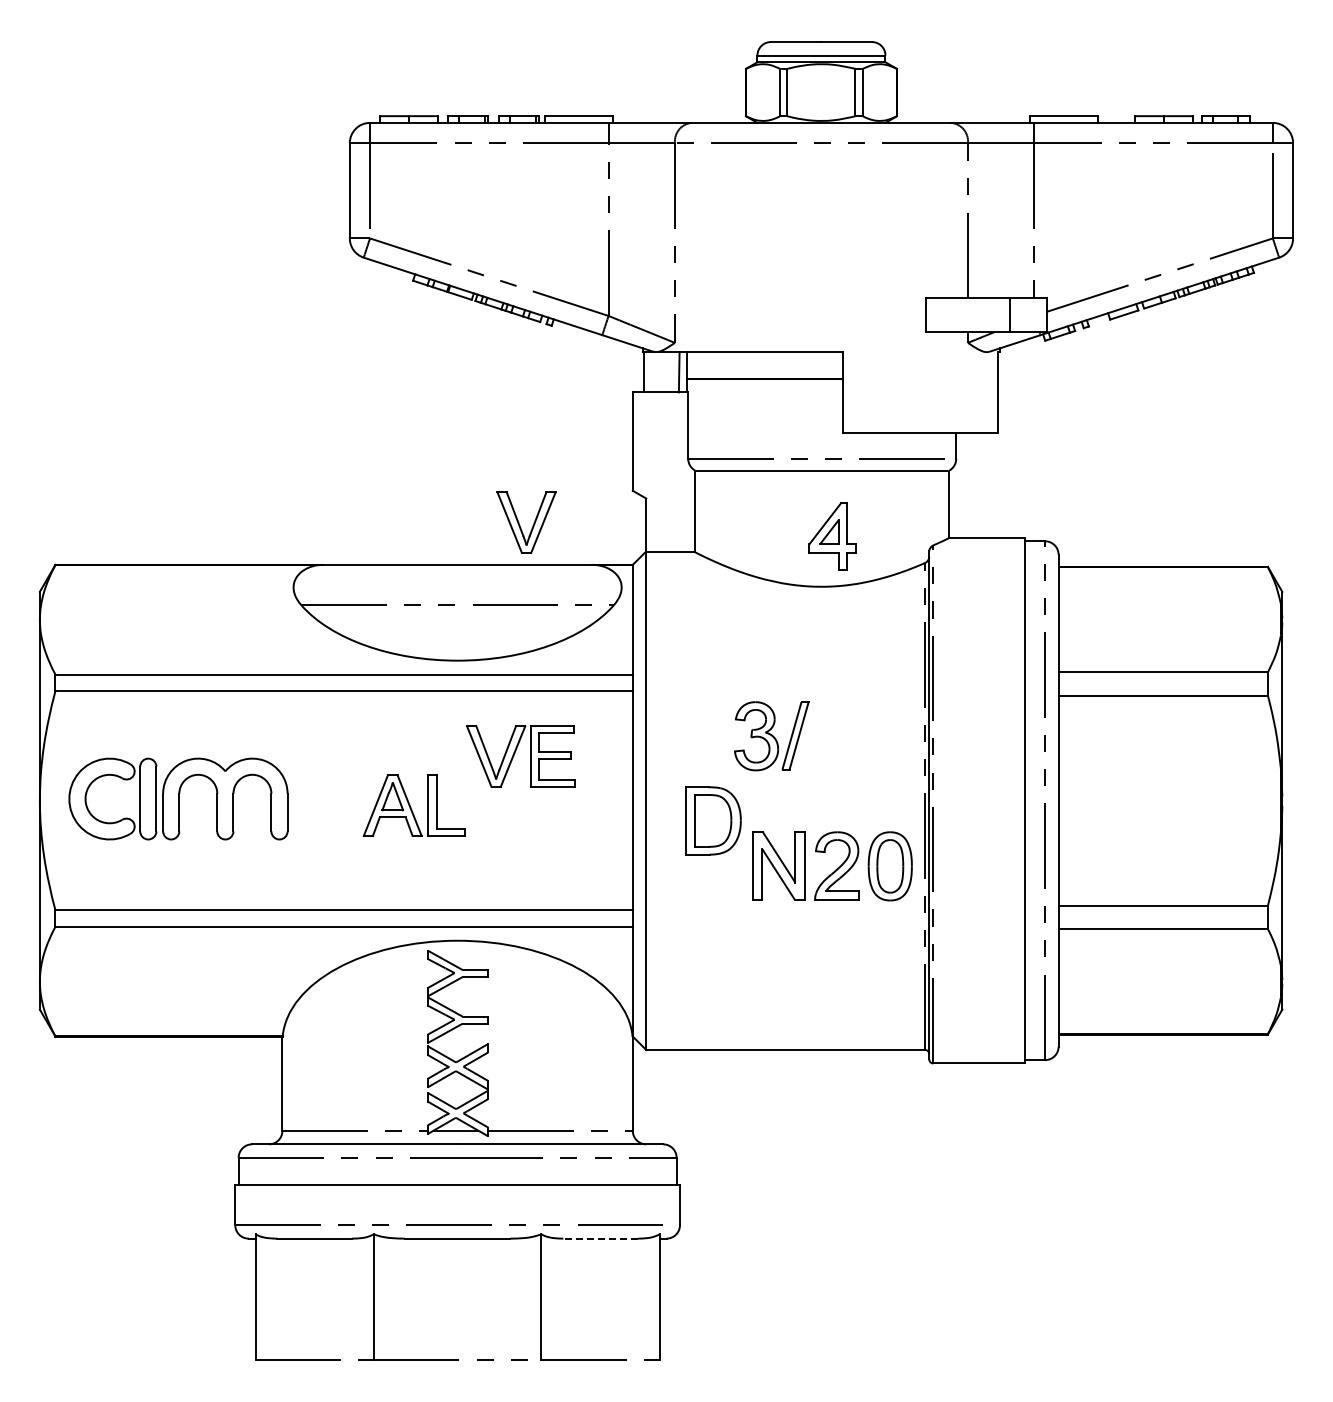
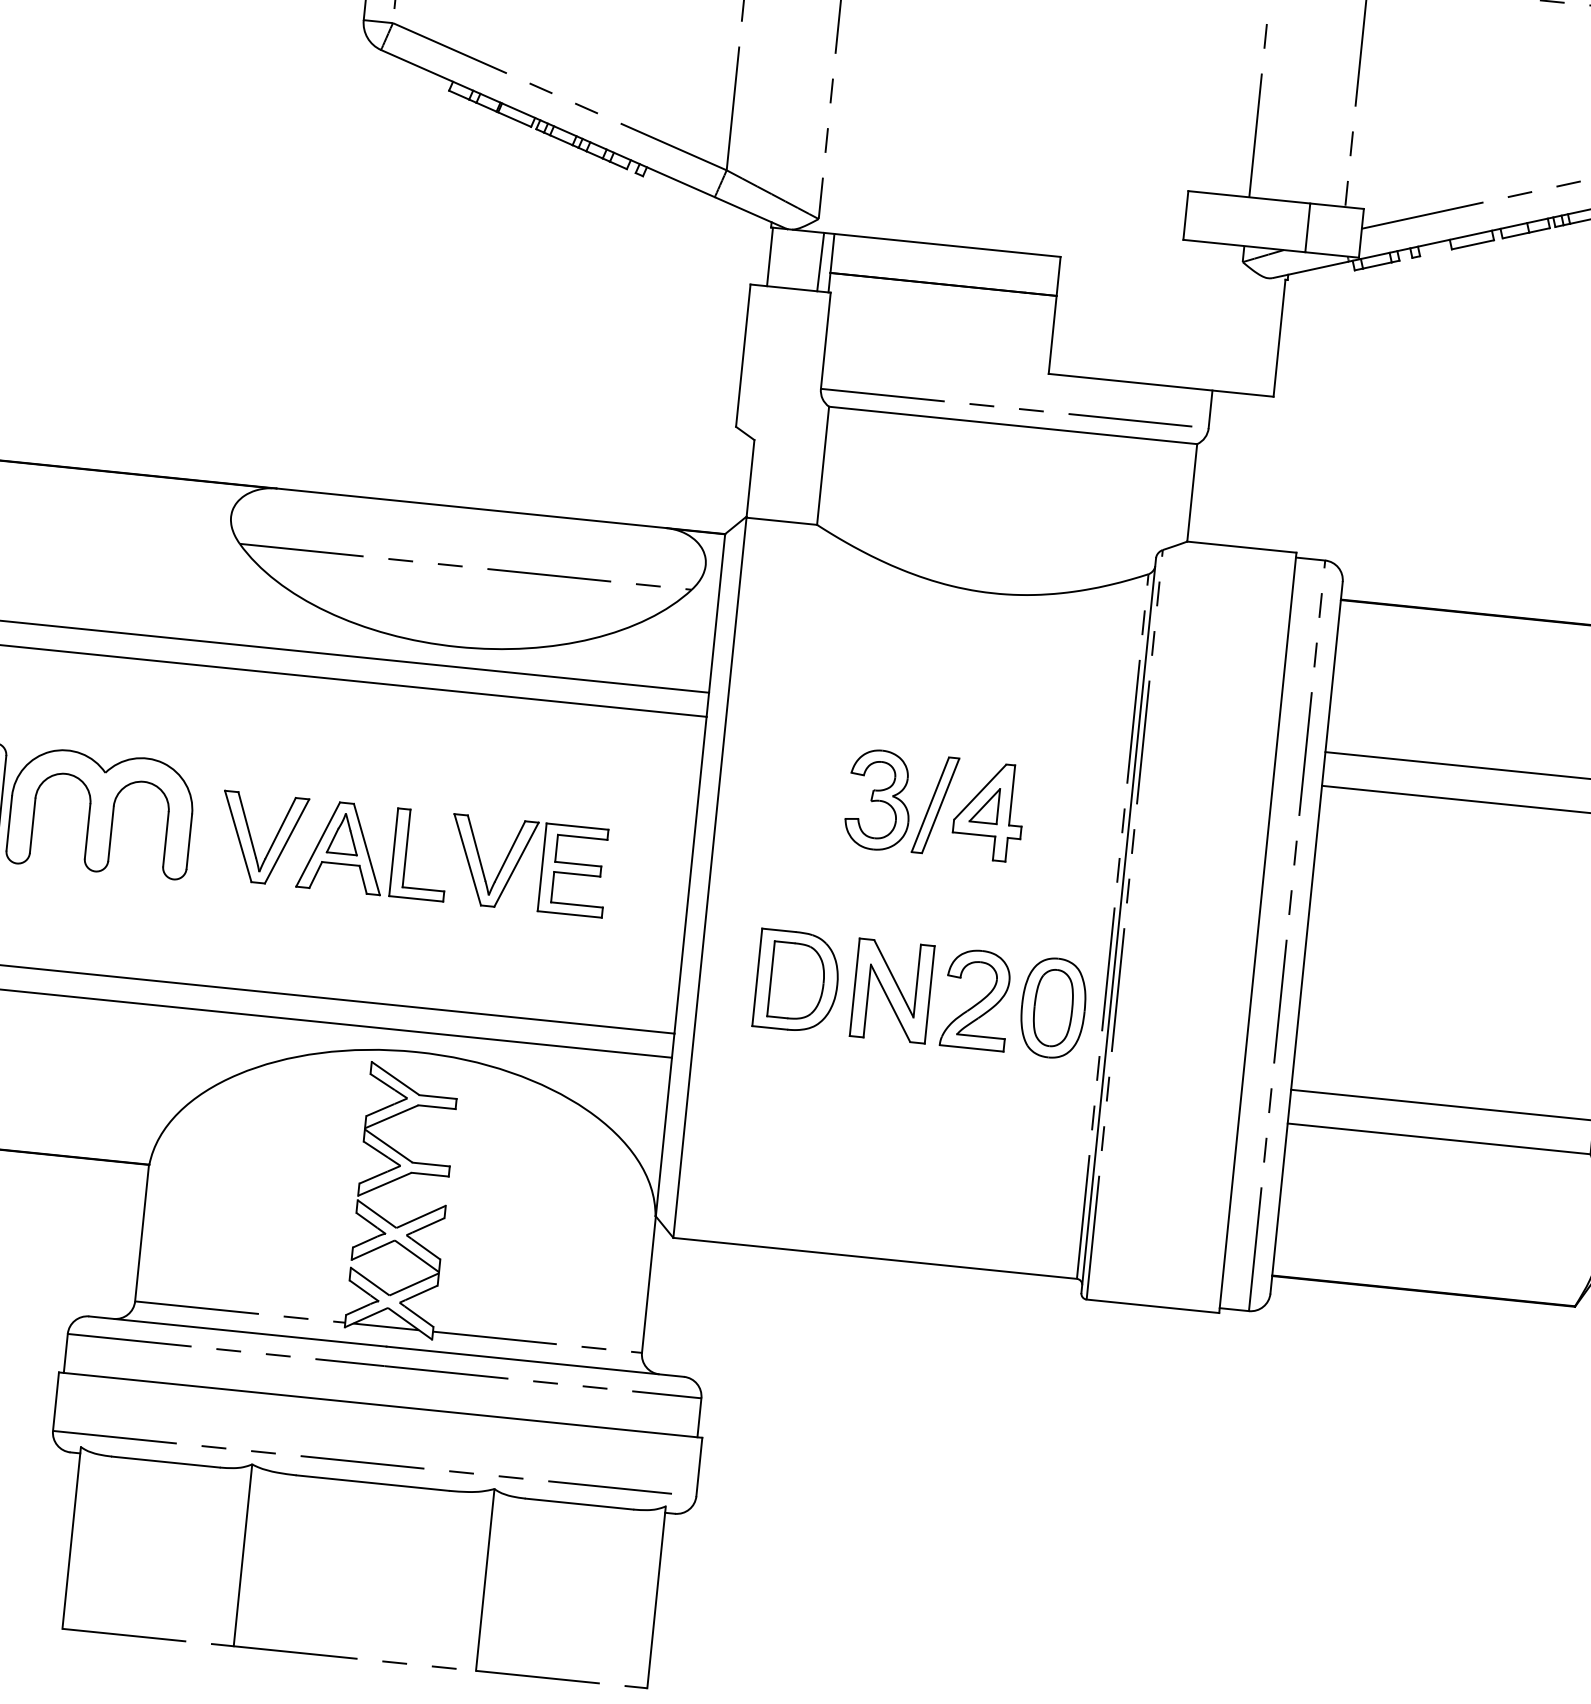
part: (520, 525) -> (253, 842), moved
part: (832, 536) -> (988, 811), moved
part: (520, 756) -> (527, 865), moved
part: (713, 820) -> (797, 980), moved
line: (600, 1238) -> (579, 1503), dashed -> solid

